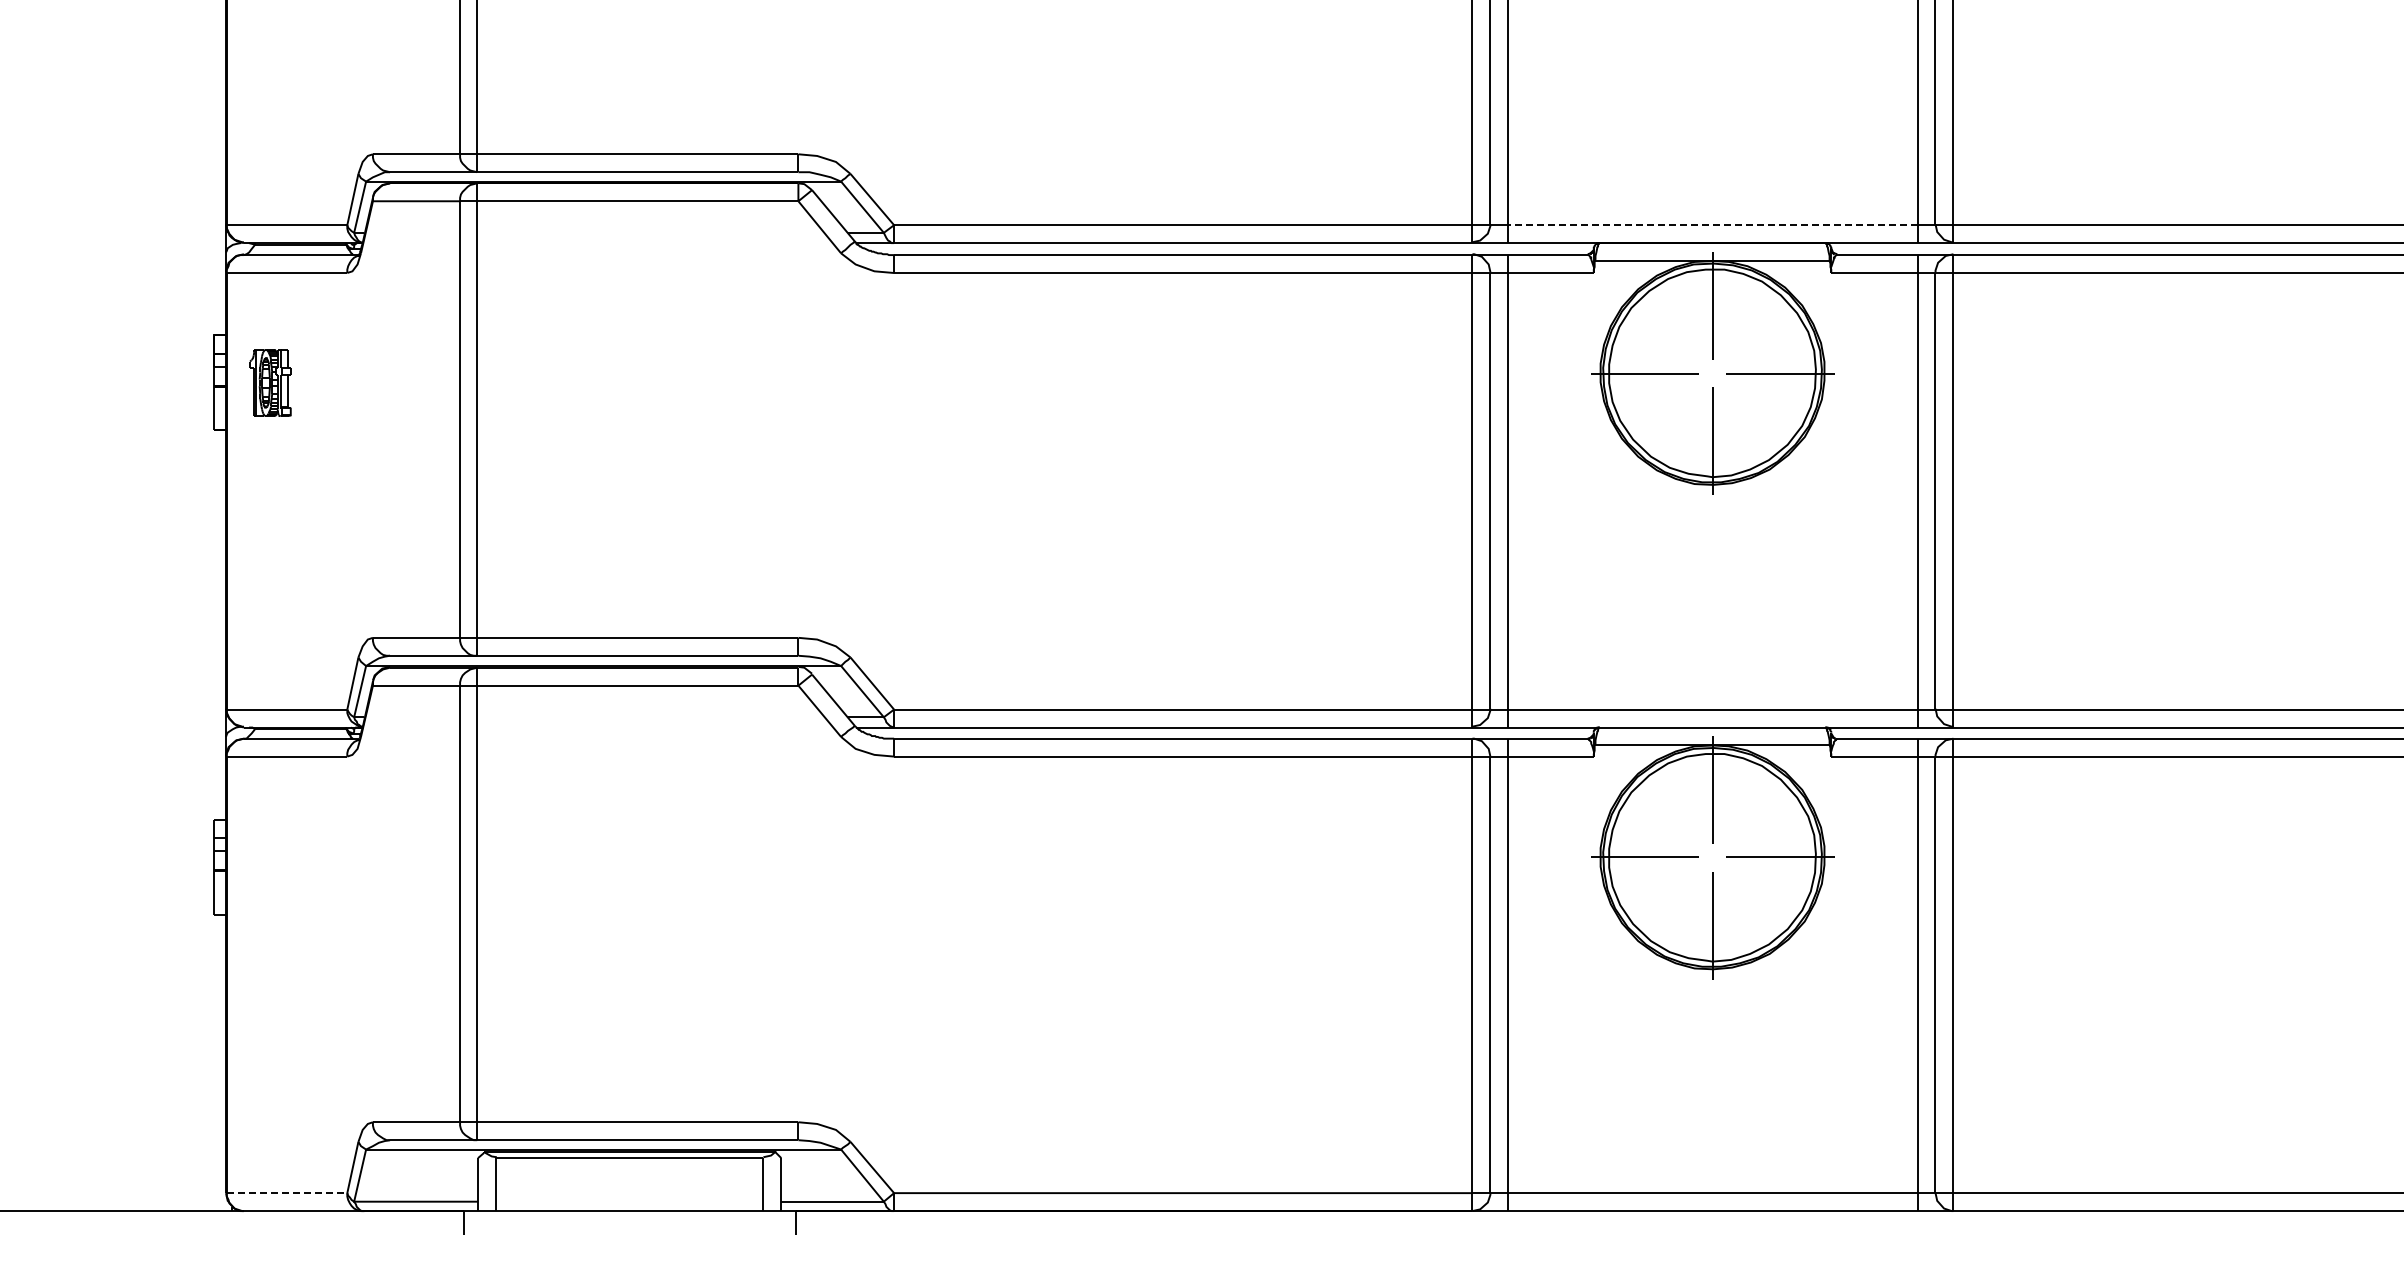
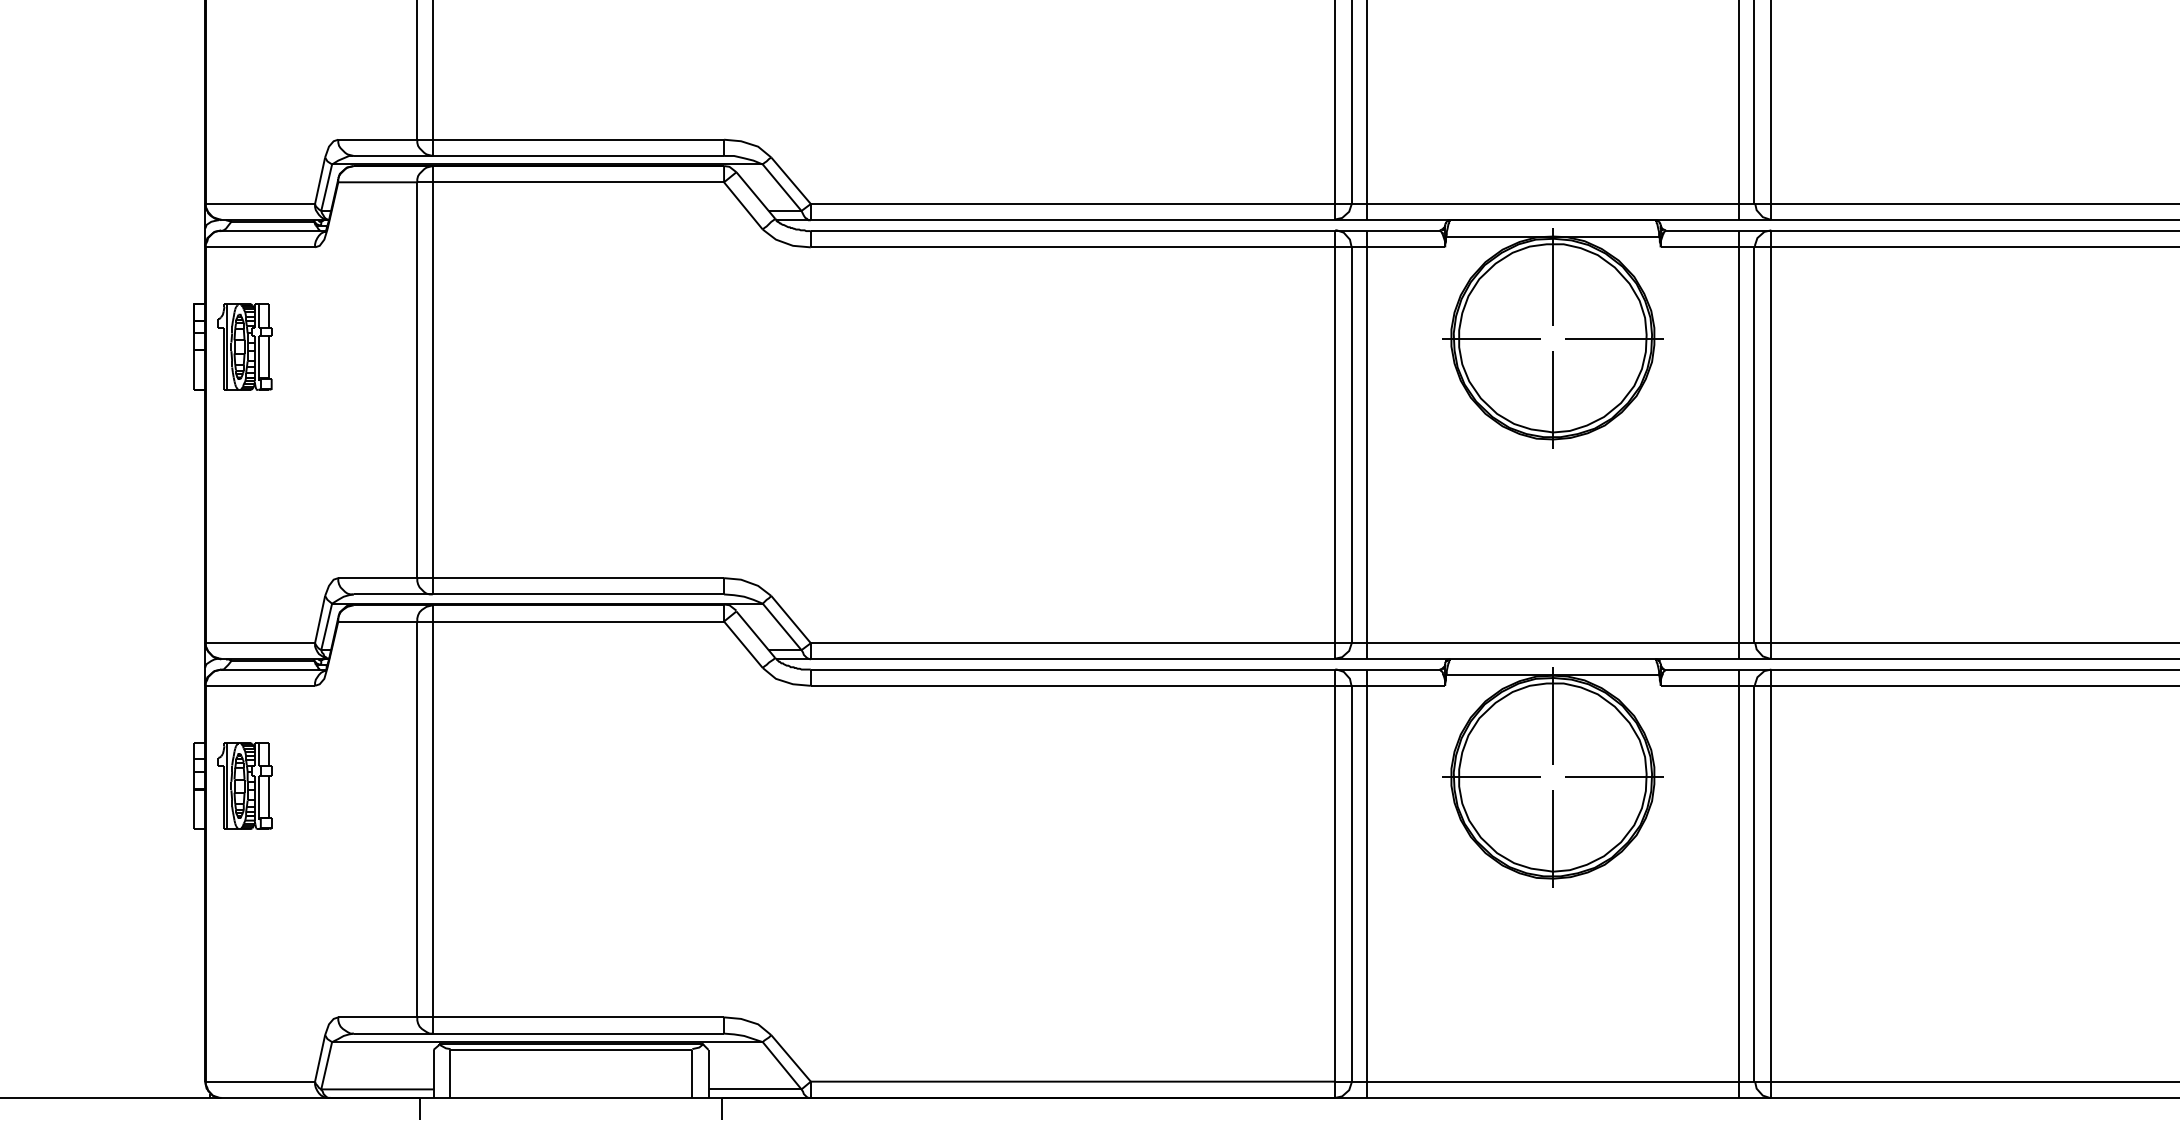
line: (1712, 225) -> (1552, 204), dashed -> solid
part: (270, 382) -> (245, 346), size x1.43
part: (269, 867) -> (244, 786), added
line: (287, 1193) -> (260, 1081), dashed -> solid

